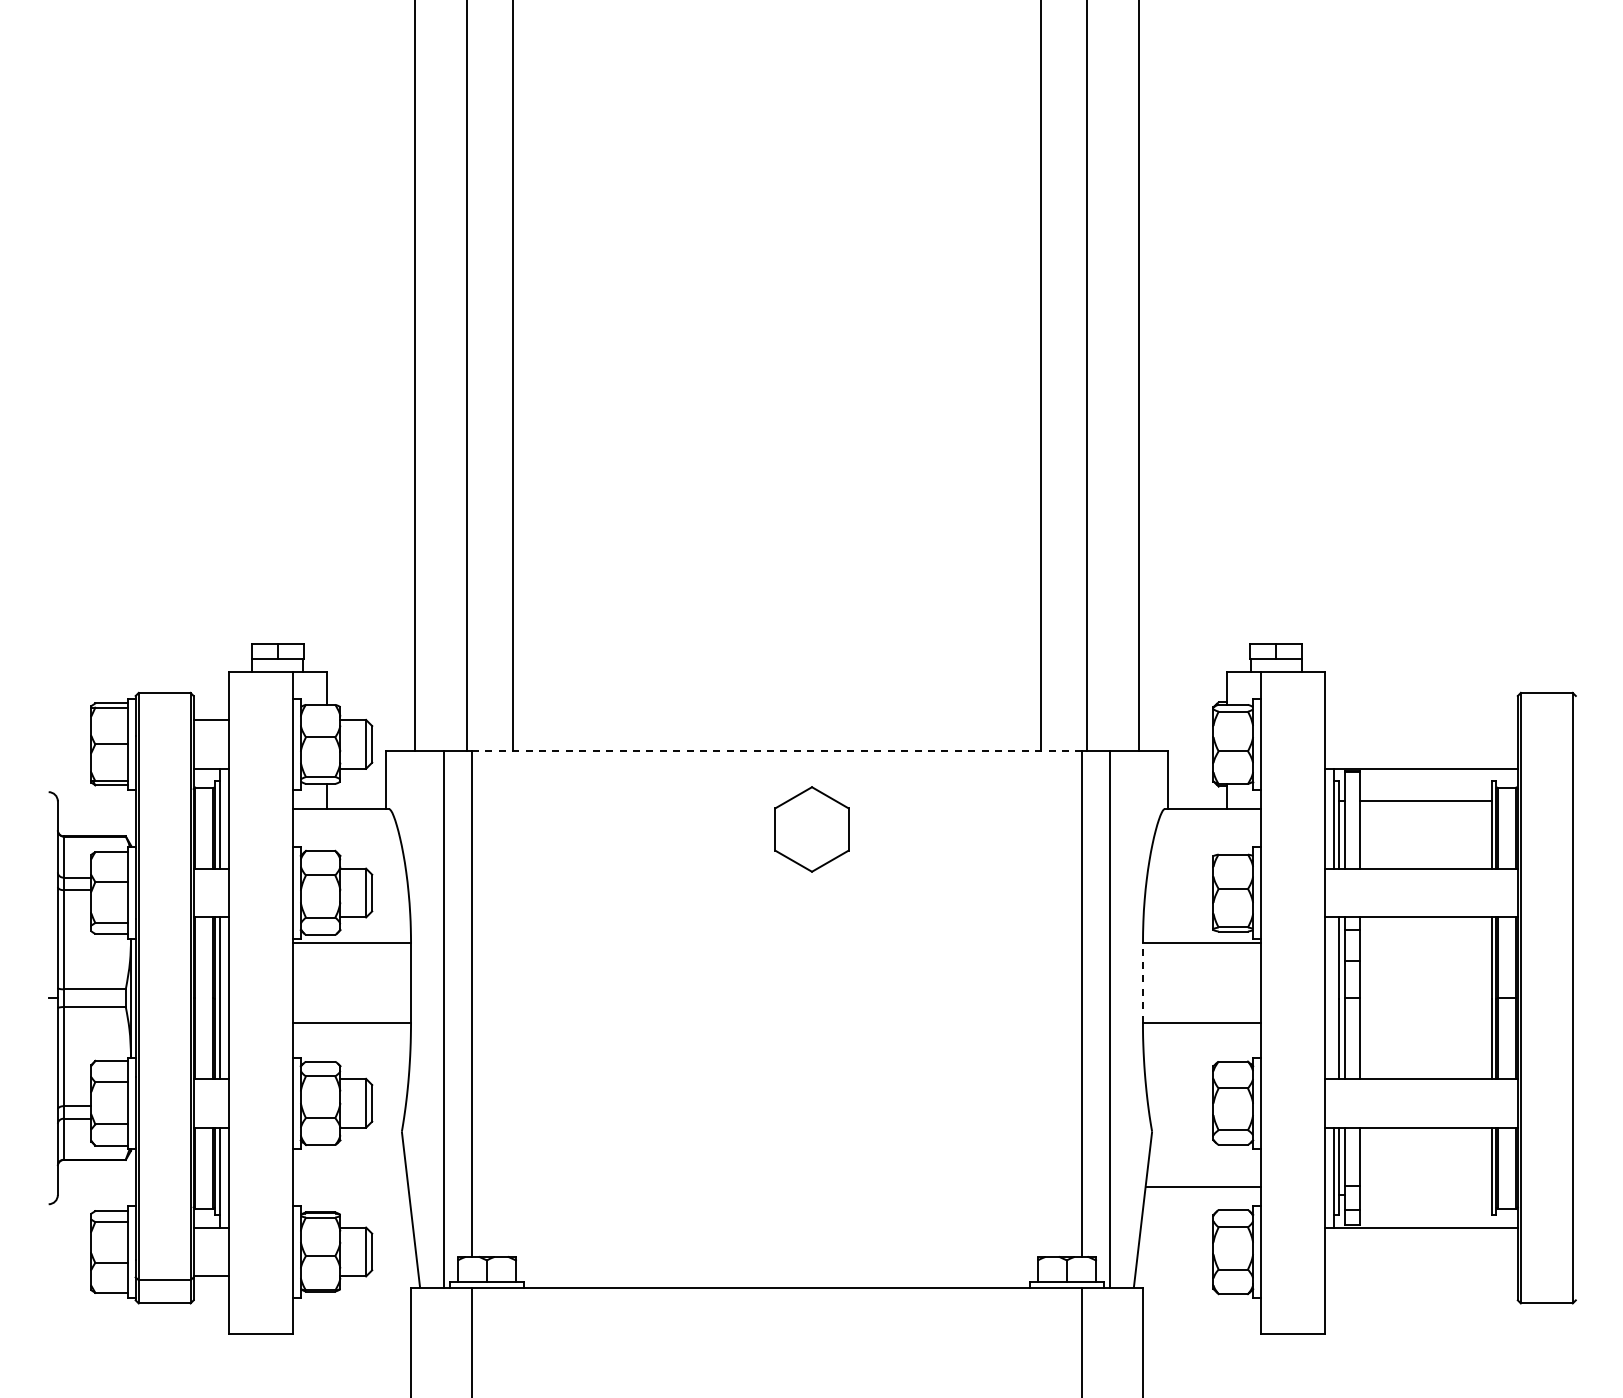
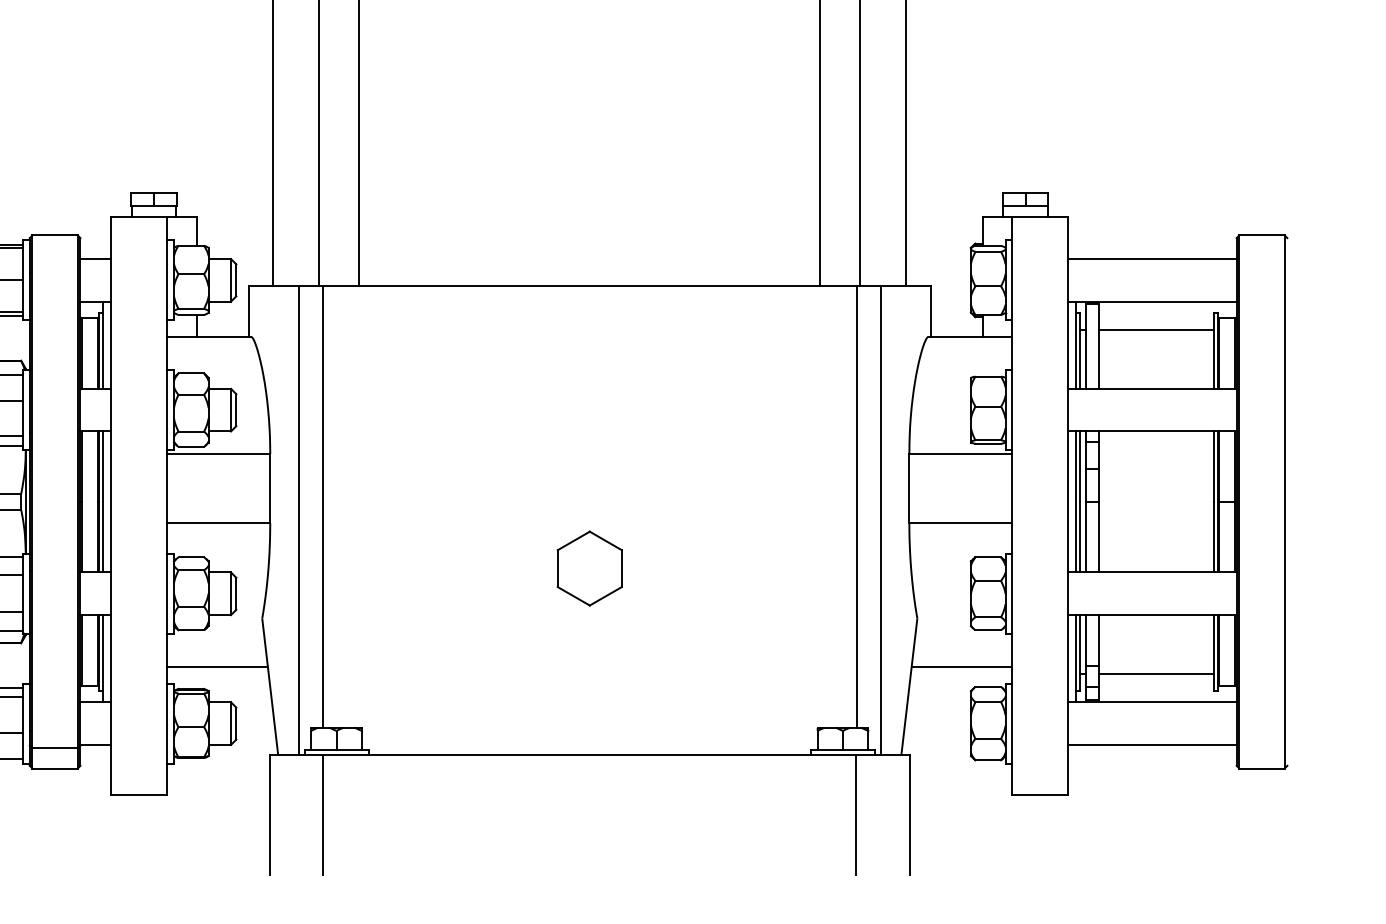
line: (1420, 719) -> (1151, 258), added
line: (776, 750) -> (589, 285), dashed -> solid
part: (811, 829) -> (589, 568), moved
line: (1142, 982) -> (908, 488), dashed -> solid
line: (1334, 997) -> (1076, 501), added
line: (350, 1187) -> (217, 667), added
line: (1425, 1195) -> (1156, 674), added
line: (1420, 1276) -> (1151, 745), added

